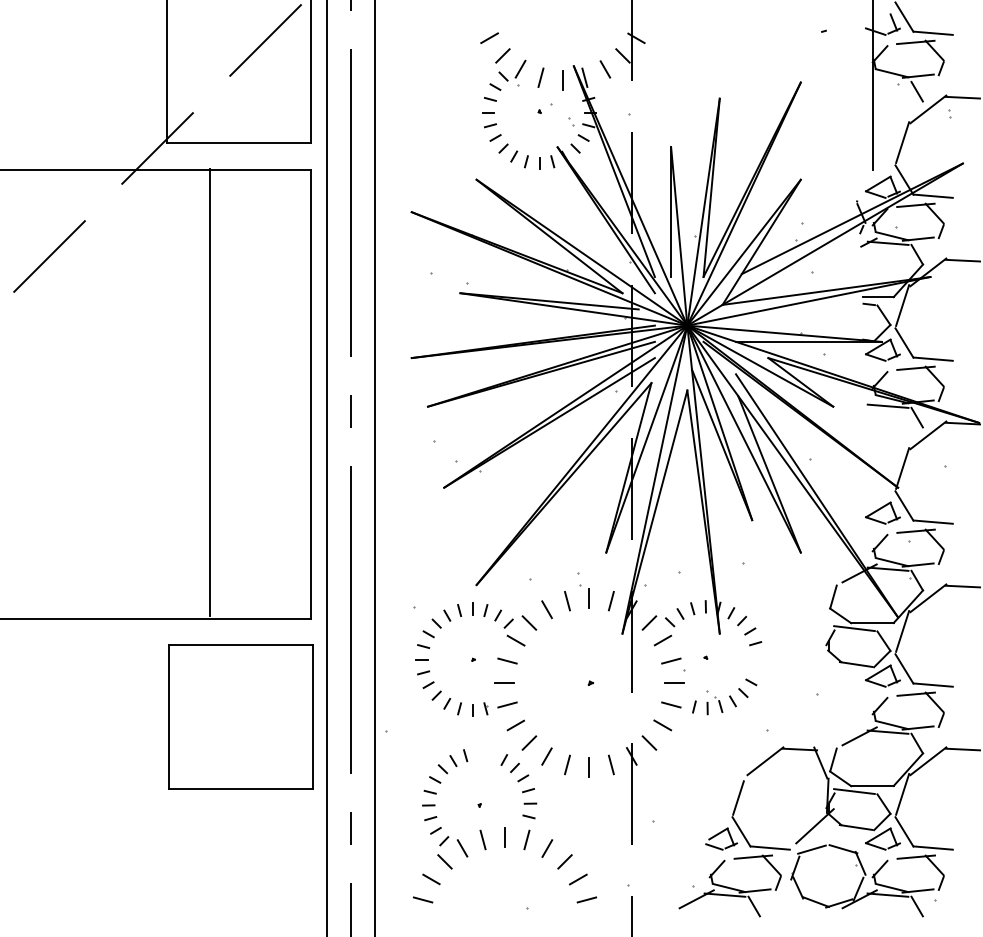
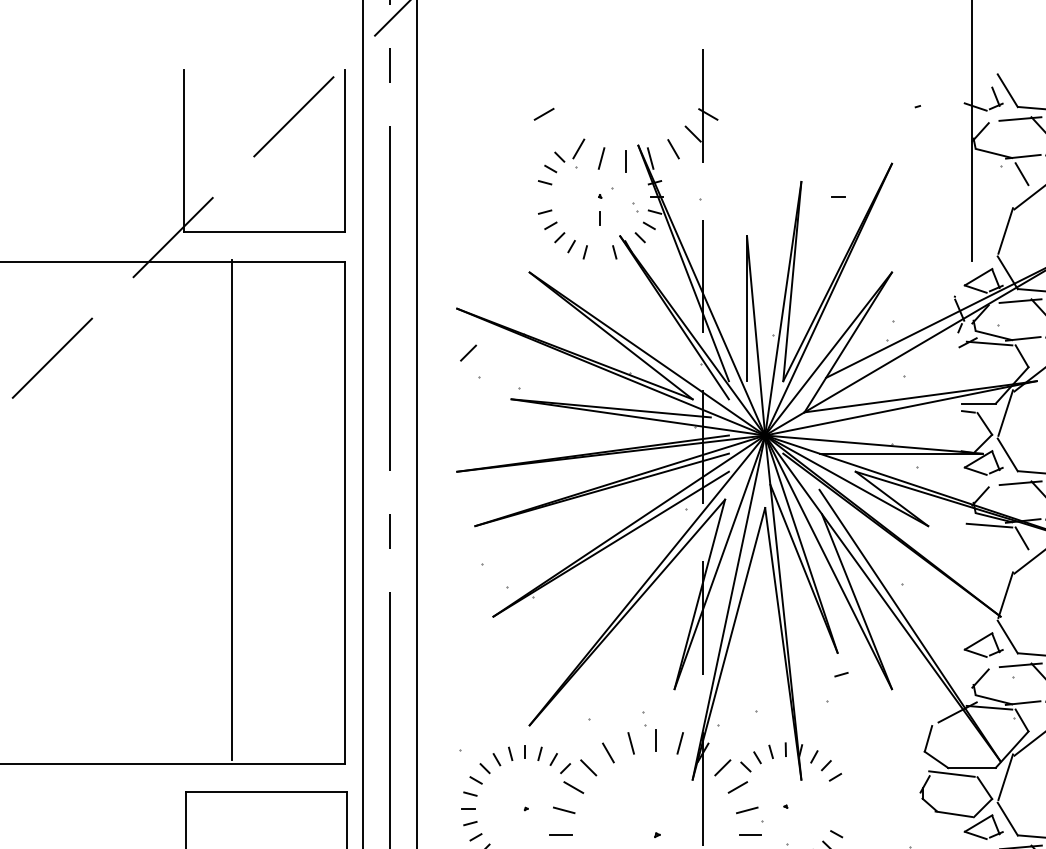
line: (502, 55) -> (468, 352), moved
line: (488, 112) -> (837, 197), moved
line: (539, 163) -> (599, 218), moved
line: (755, 643) -> (841, 674), moved

